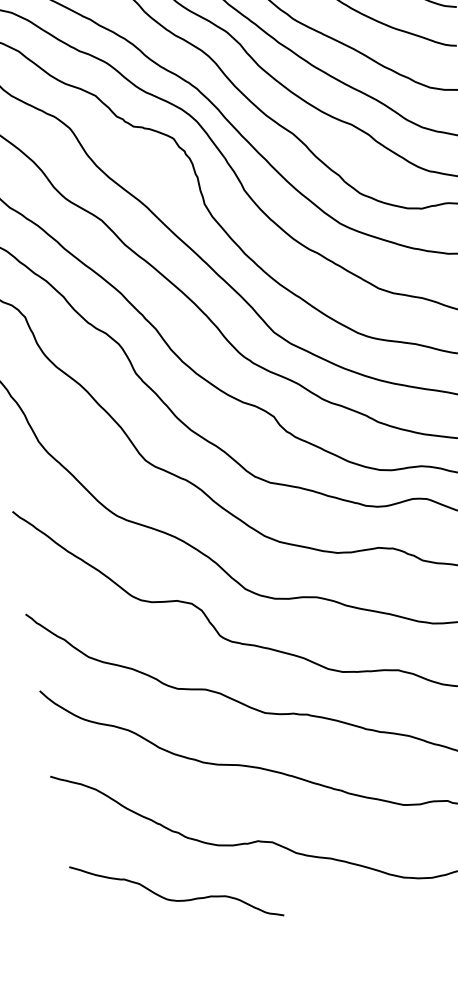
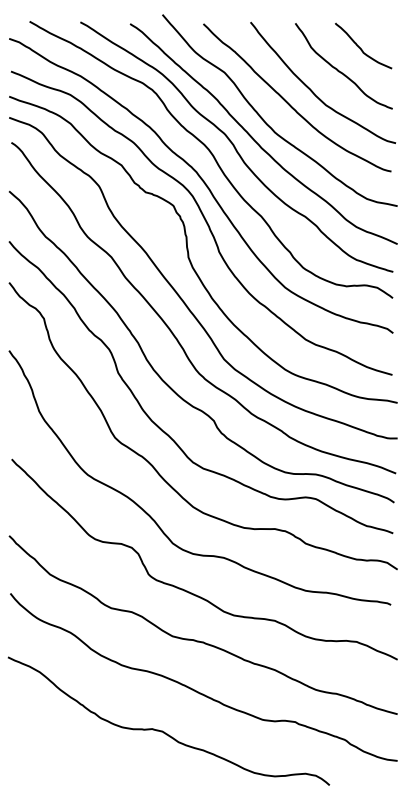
curve: (174, 899) -> (84, 761), removed

